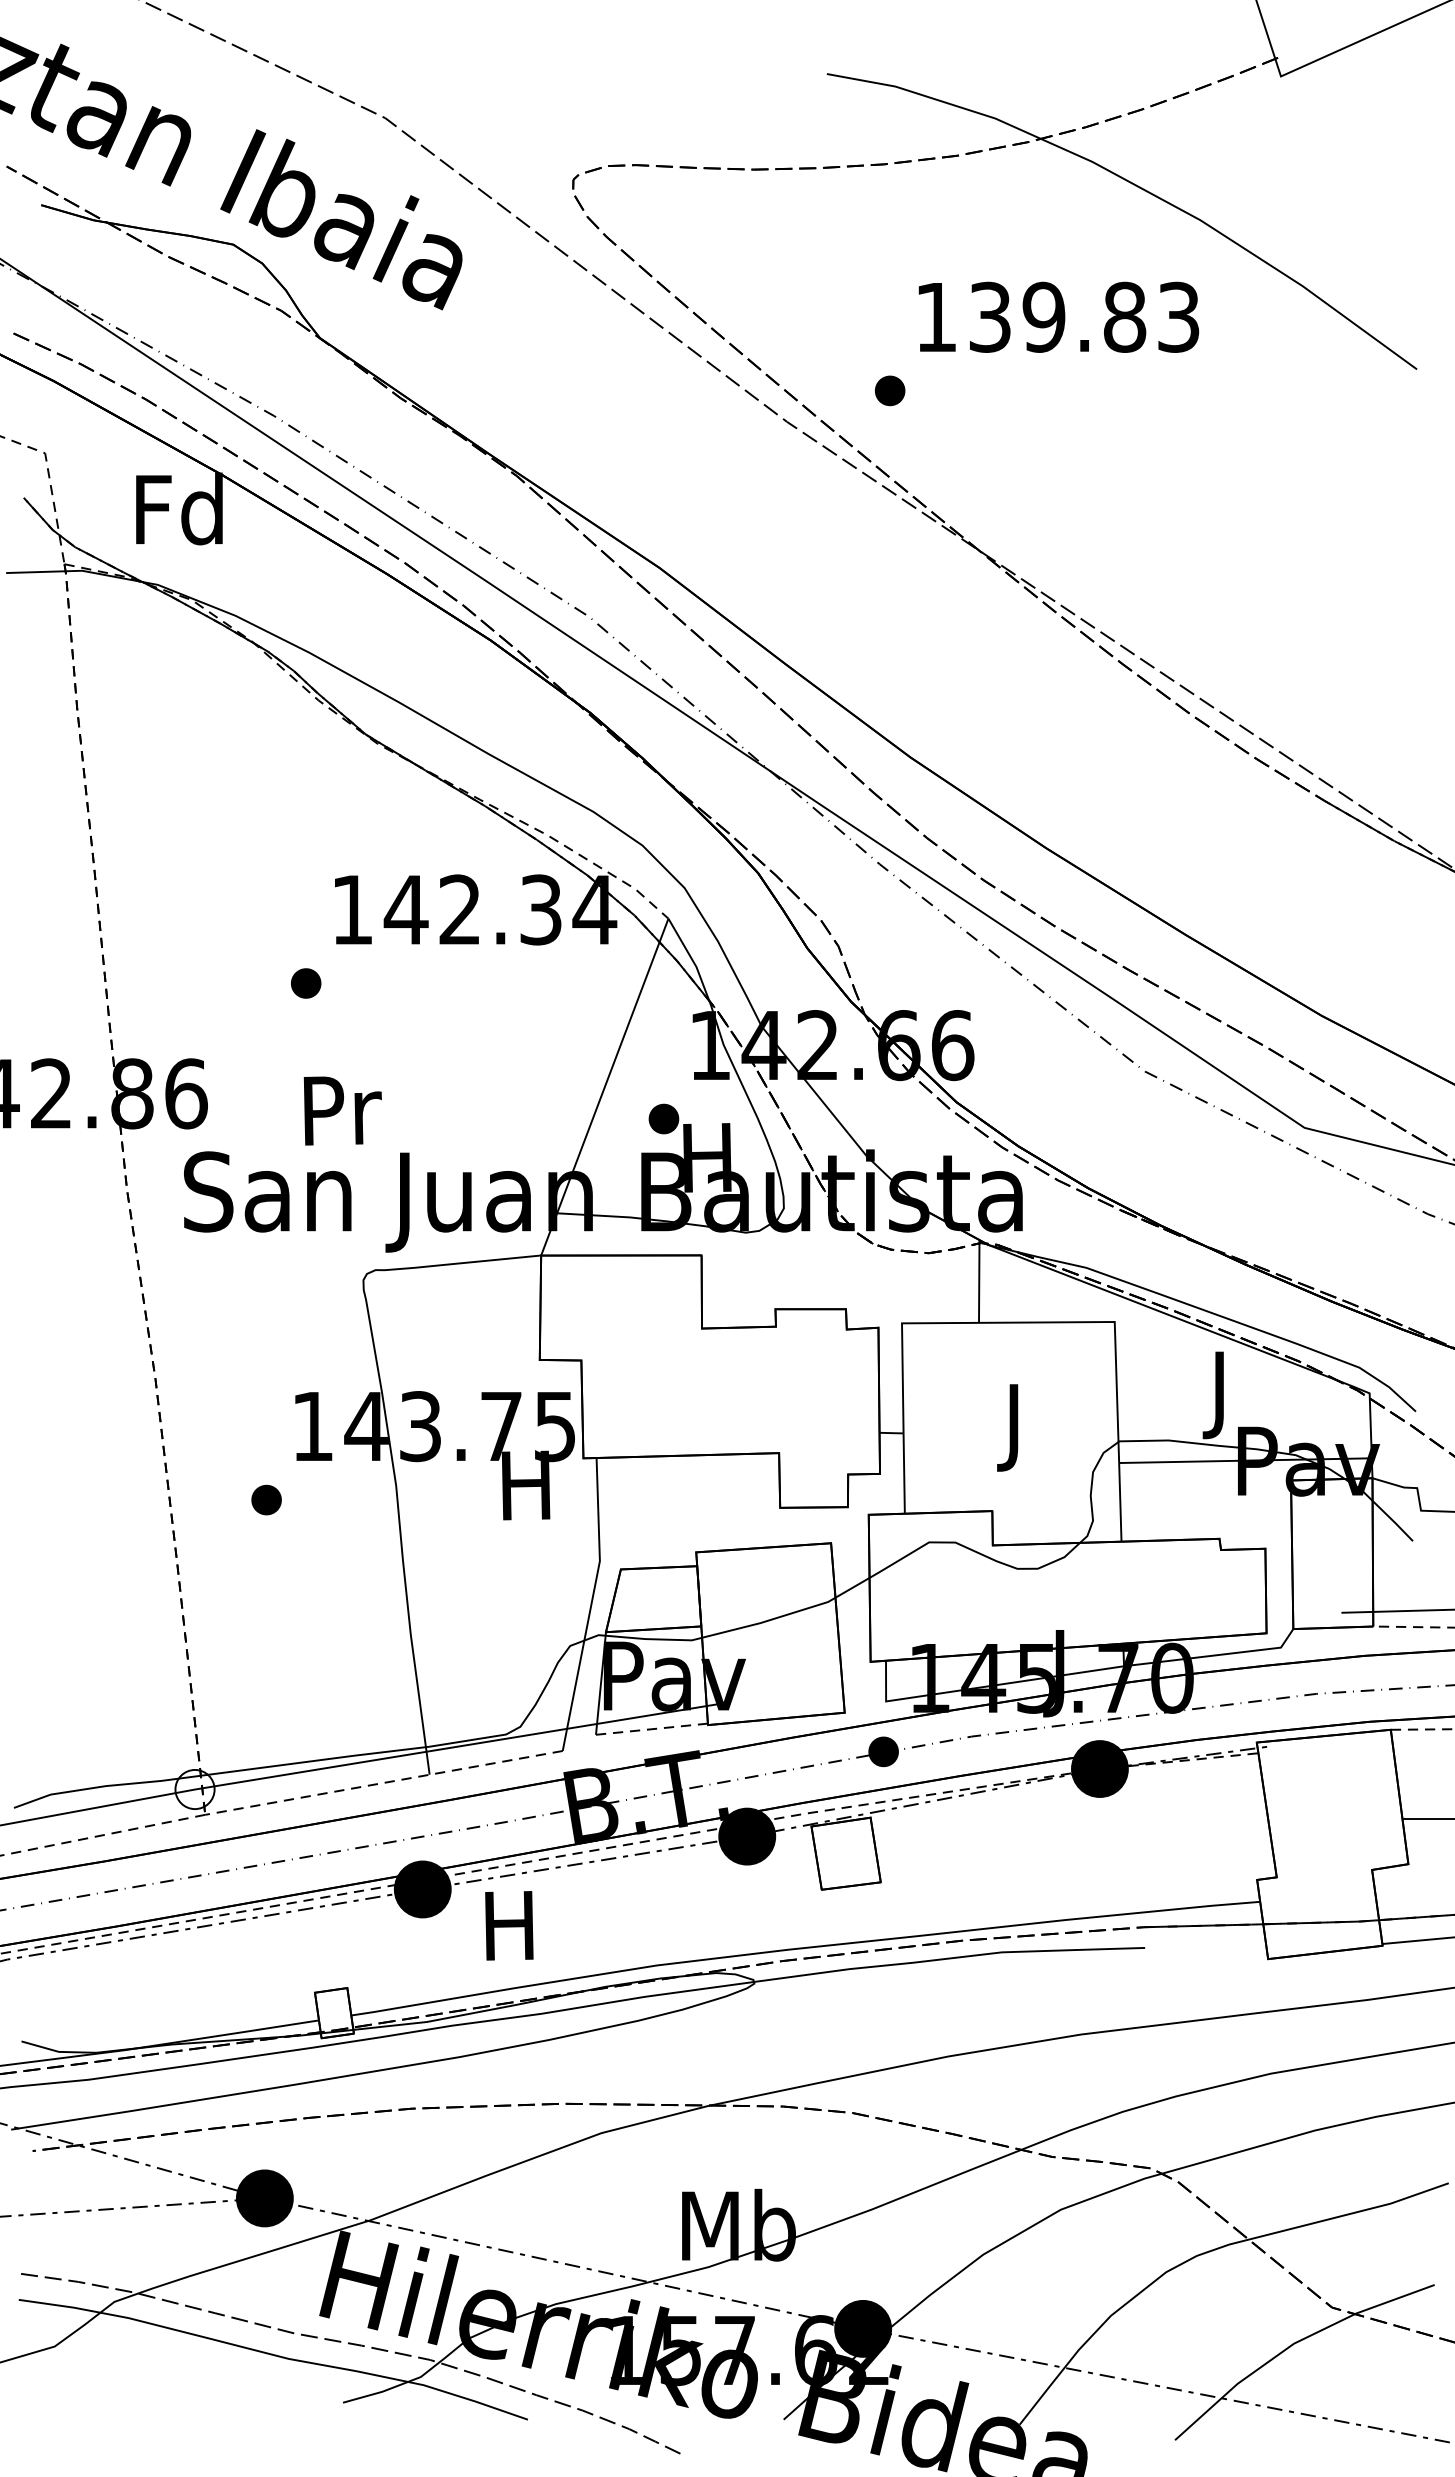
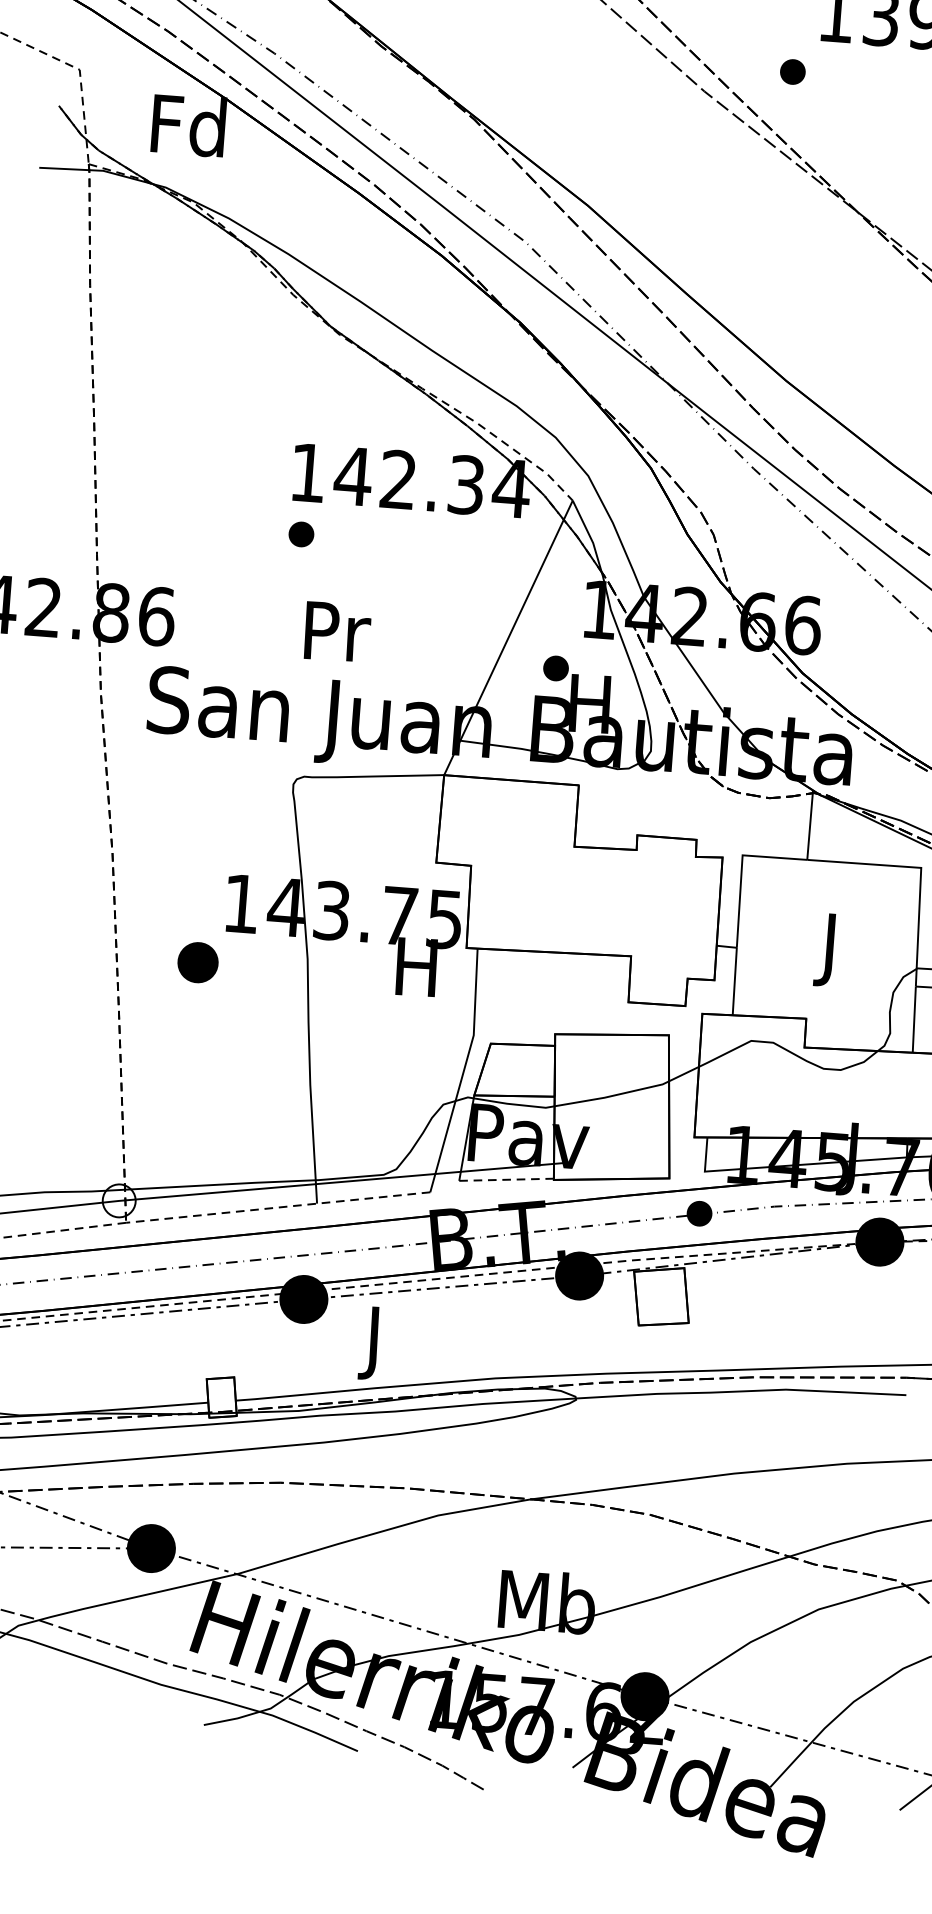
part: (306, 983) -> (301, 534), moved
text: (342, 1110) -> (337, 631), moved
part: (266, 1499) -> (197, 962), size x1.6
text: (509, 1935) -> (373, 1343), H -> J

